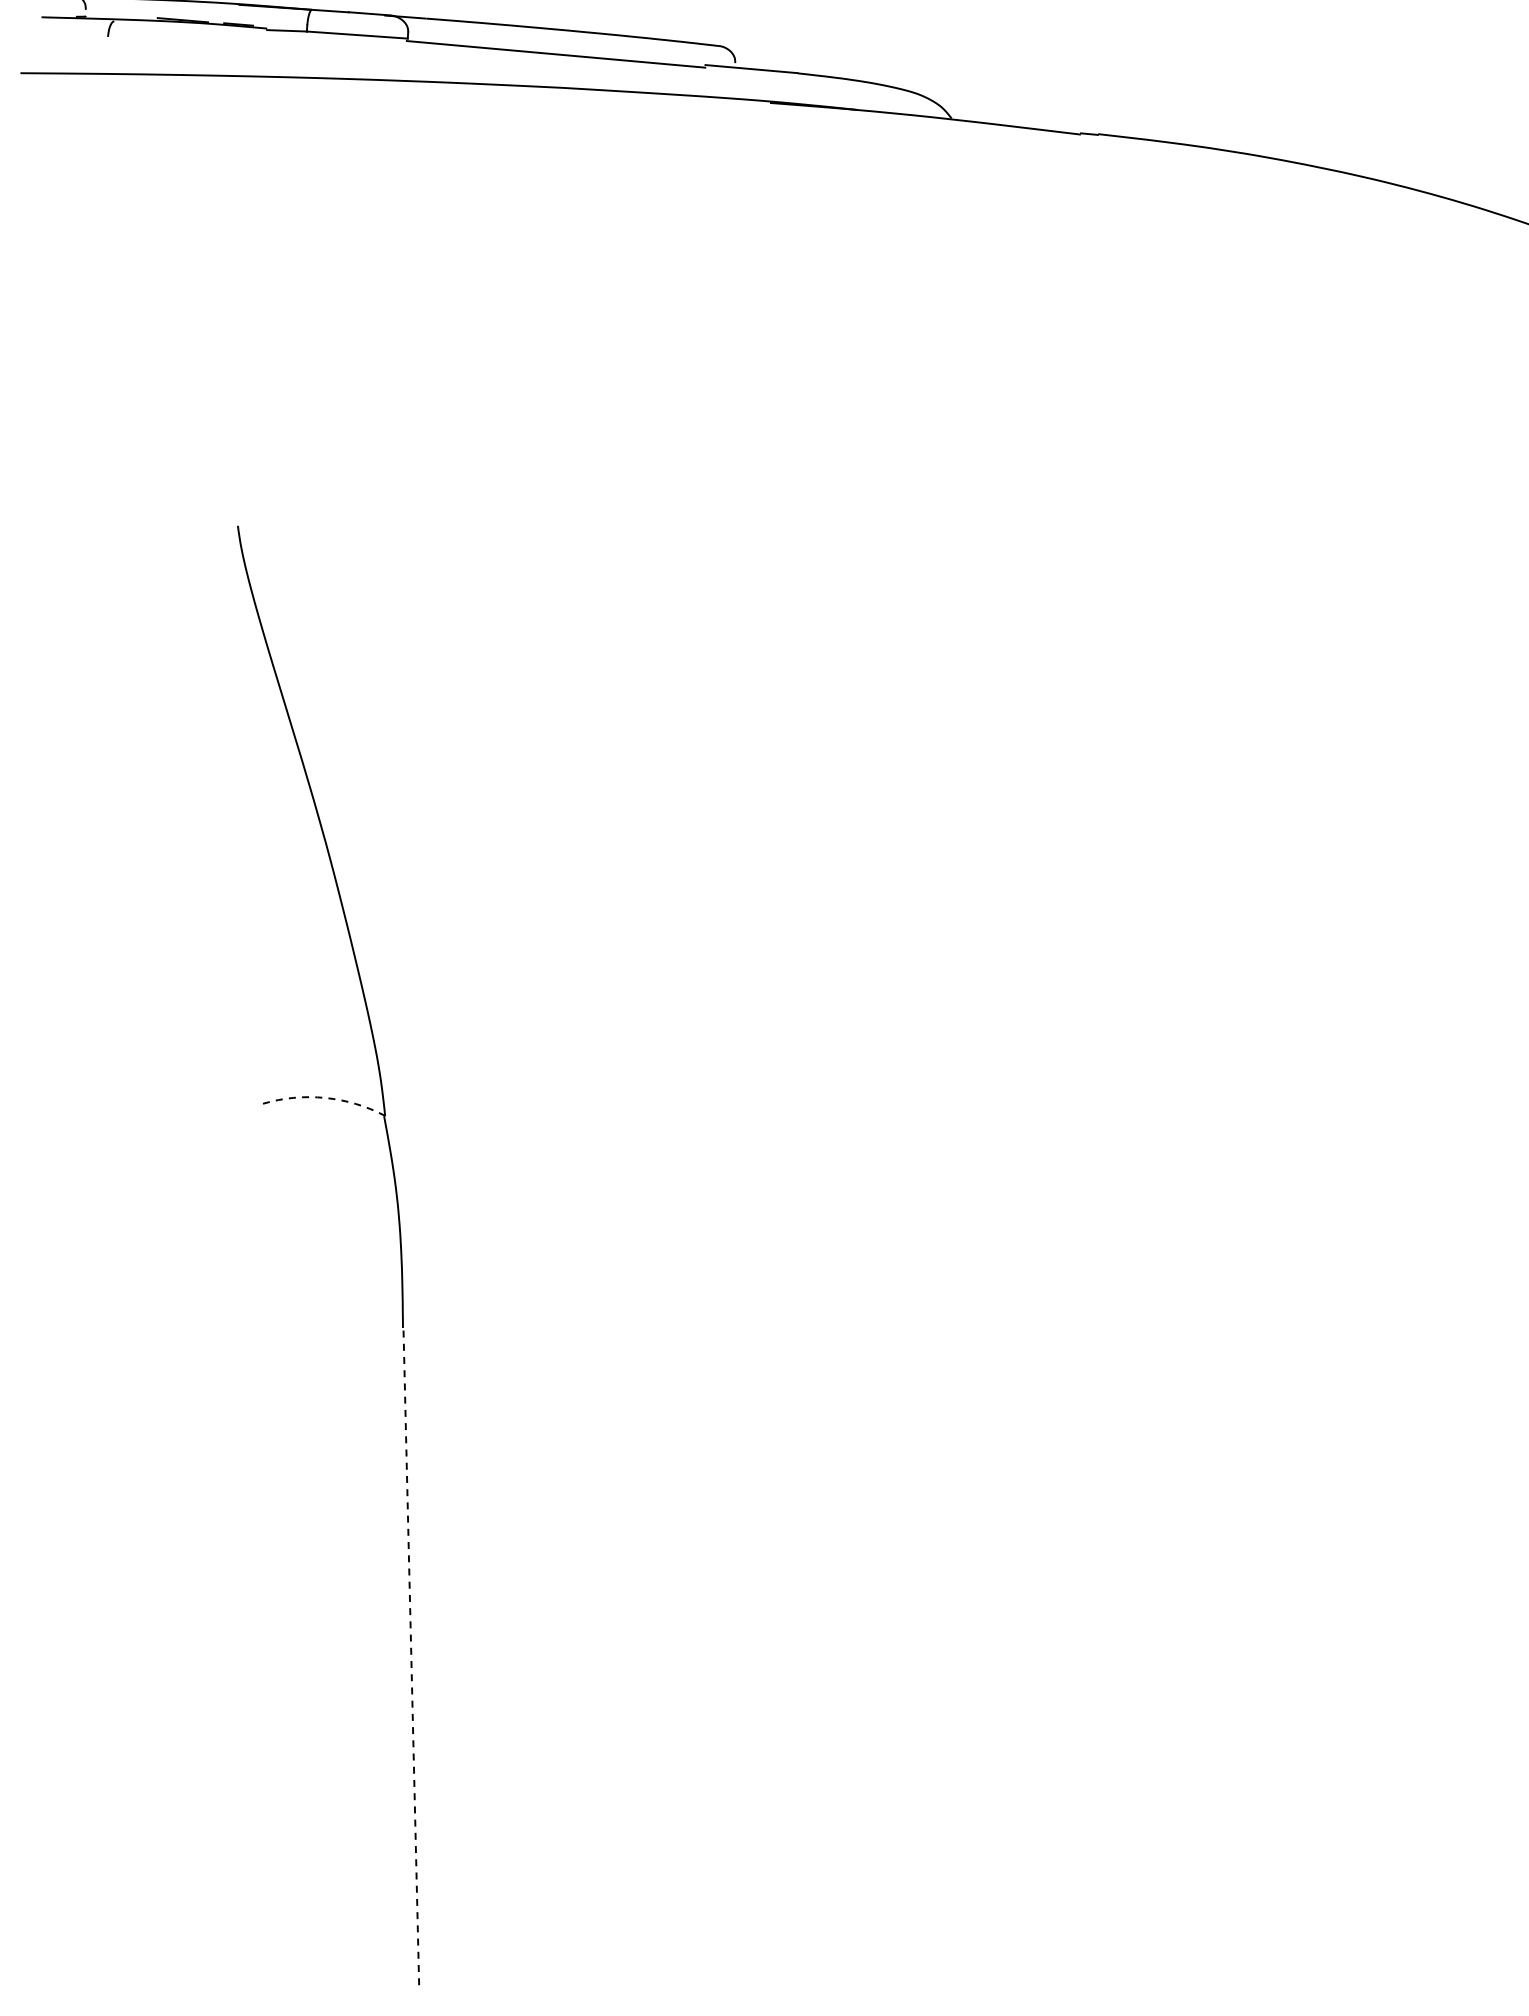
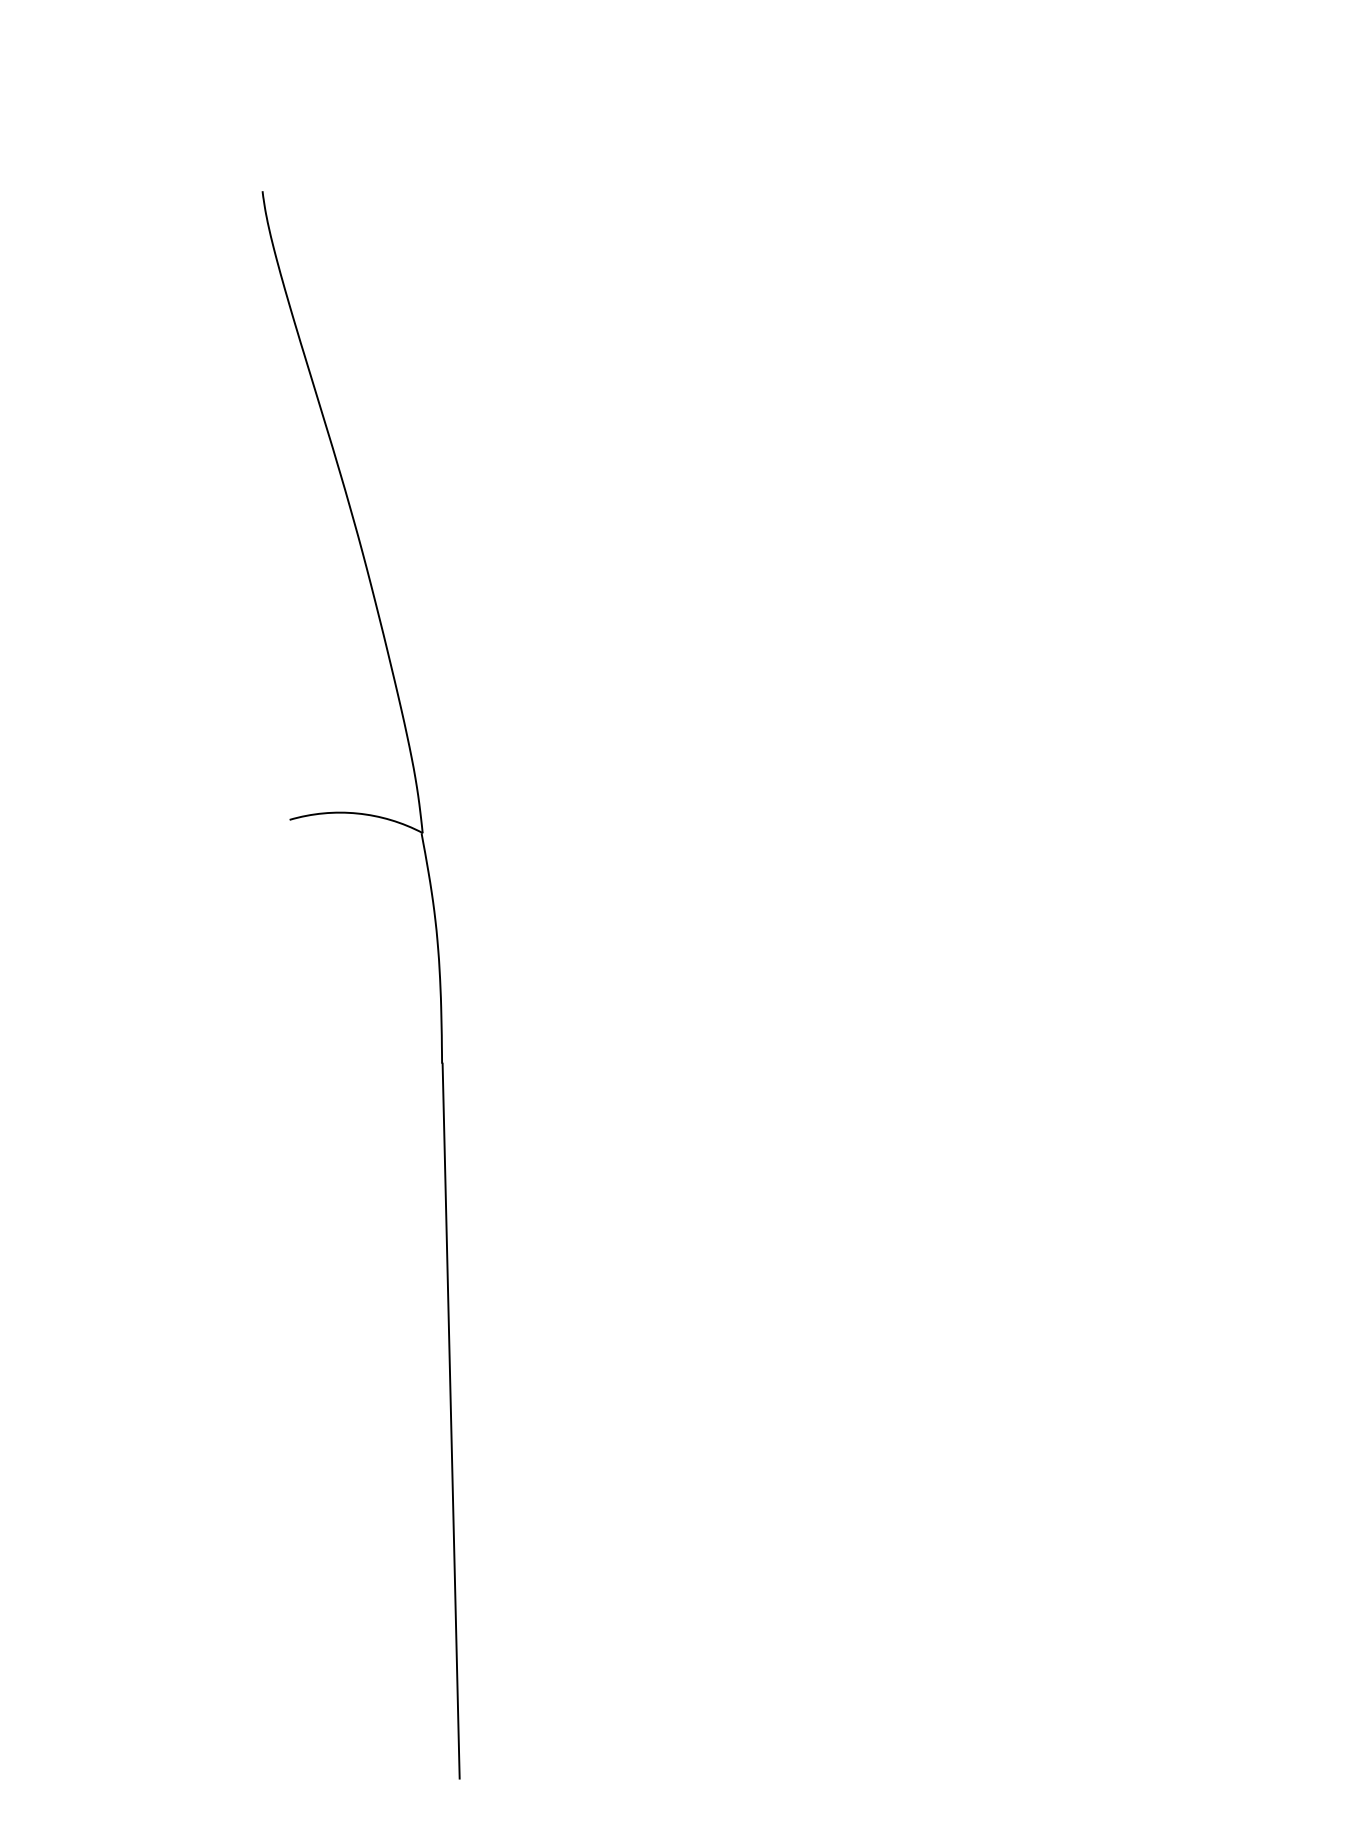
arc: (325, 1097) -> (357, 813), dashed -> solid
line: (411, 1656) -> (451, 1421), dashed -> solid

